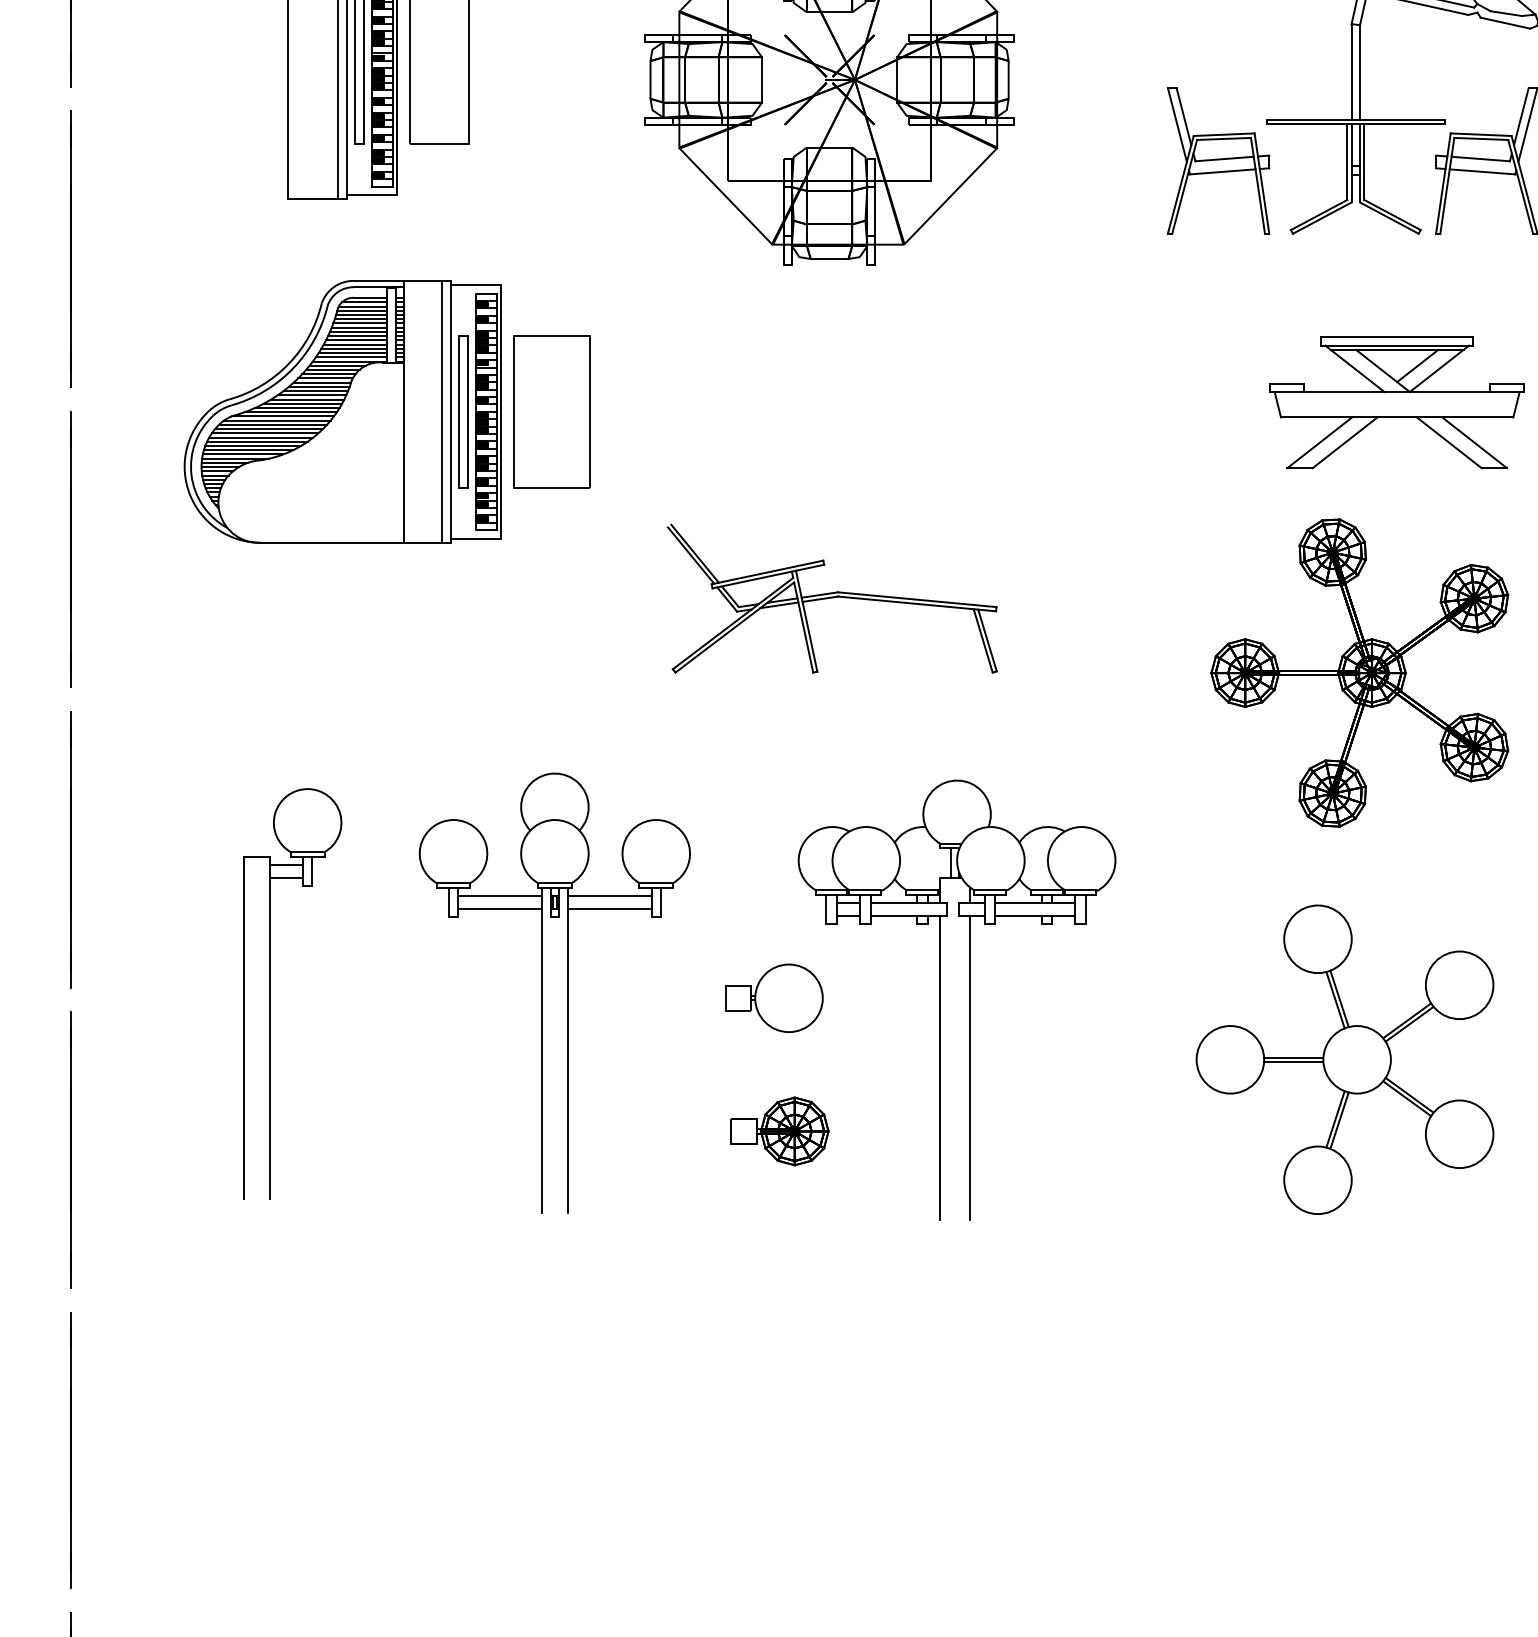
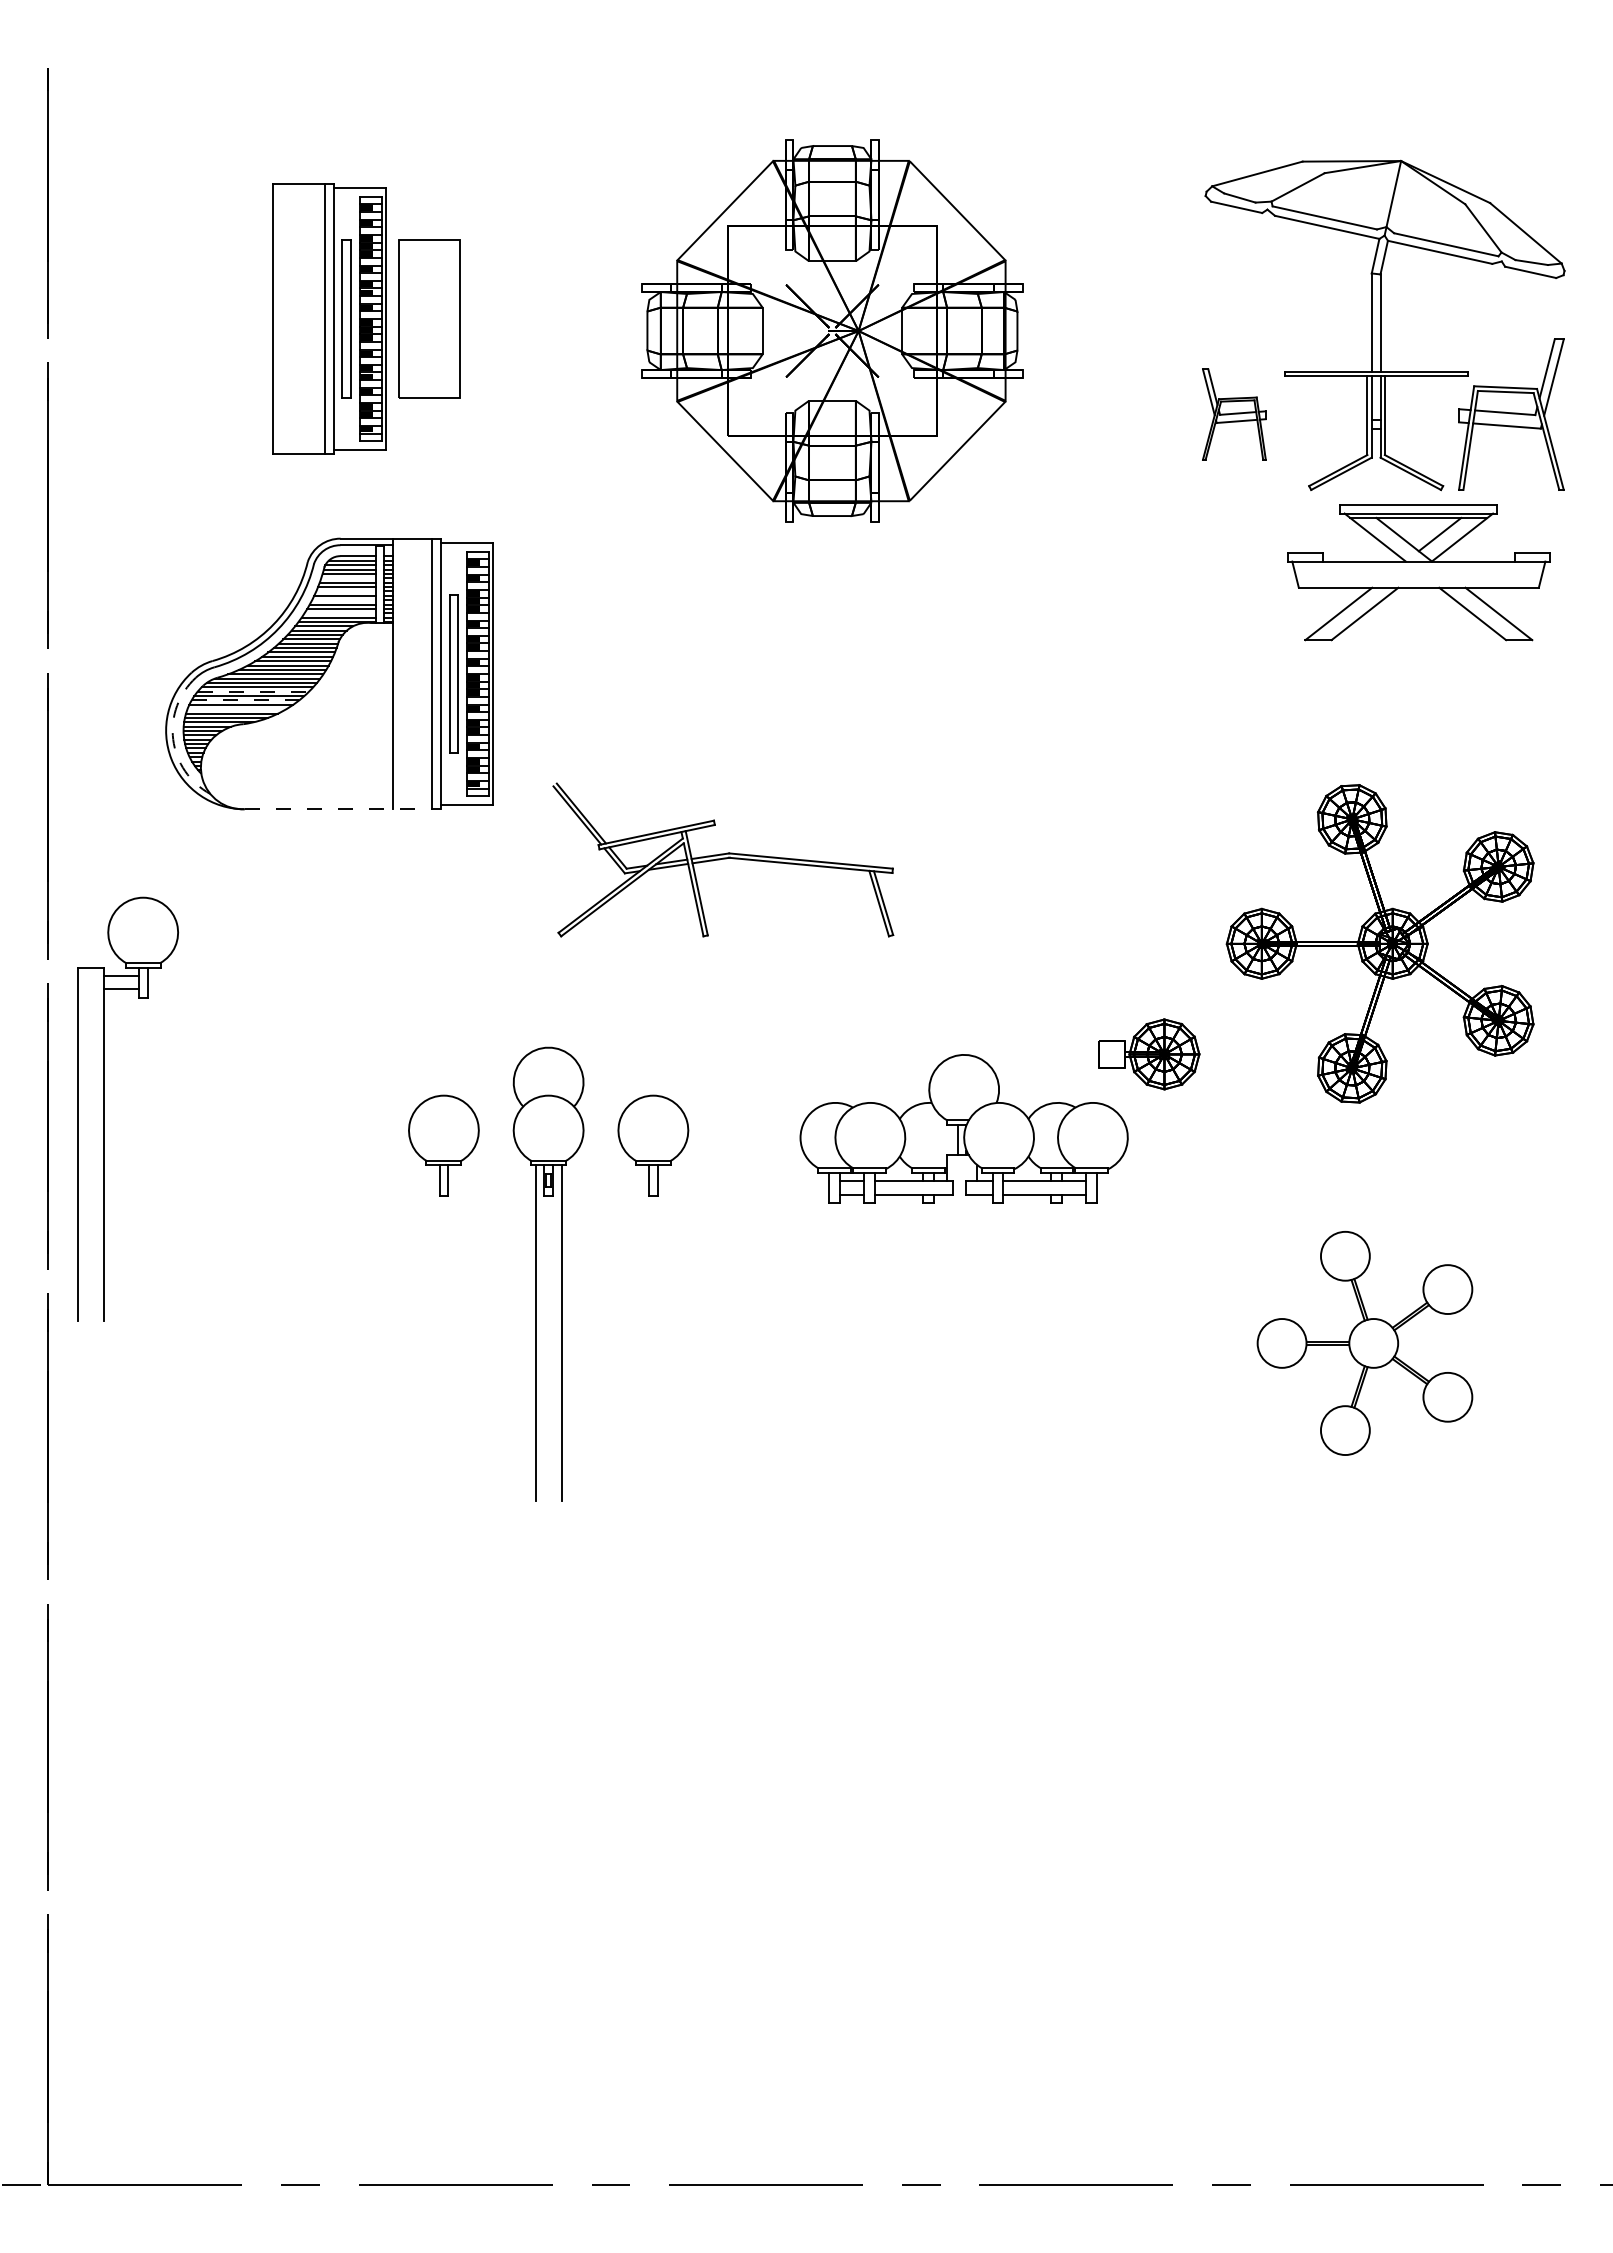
part: (1218, 160) -> (1234, 414), size x0.6
line: (361, 319) -> (348, 578), removed
line: (358, 332) -> (345, 591), removed
line: (356, 340) -> (343, 600), removed
line: (352, 353) -> (339, 613), removed
part: (1396, 402) -> (1418, 572), moved
part: (551, 411) -> (545, 673), removed
line: (269, 428) -> (253, 691), solid -> dashed
line: (261, 437) -> (245, 700), solid -> dashed
line: (252, 446) -> (236, 709), removed
arc: (191, 475) -> (173, 739), solid -> dashed
line: (356, 543) -> (343, 809), solid -> dashed
part: (832, 598) -> (723, 859), moved
line: (499, 896) -> (491, 1174), removed
line: (609, 896) -> (605, 1174), removed
line: (499, 908) -> (491, 1187), removed
line: (609, 908) -> (605, 1187), removed
part: (270, 993) -> (104, 1108), moved
part: (774, 997) -> (775, 1279), removed
part: (1344, 1059) -> (1364, 1343), size x0.7
line: (939, 1067) -> (946, 1351), removed
line: (969, 1067) -> (977, 1351), removed
part: (780, 1131) -> (1149, 1054), moved

